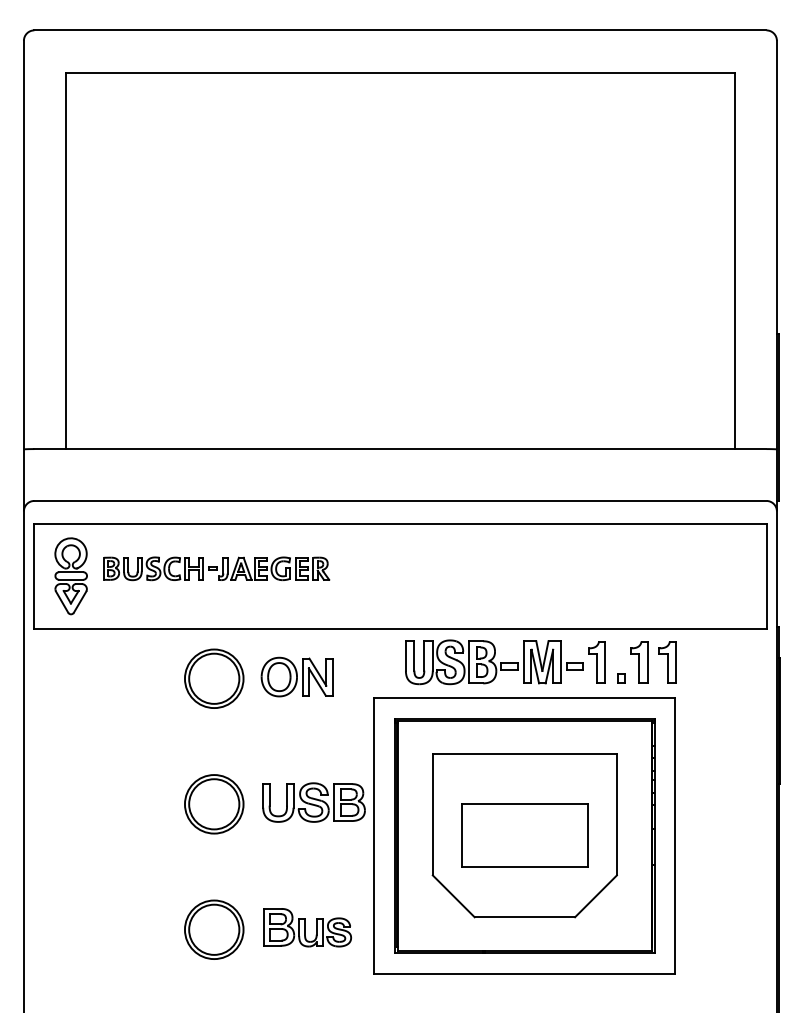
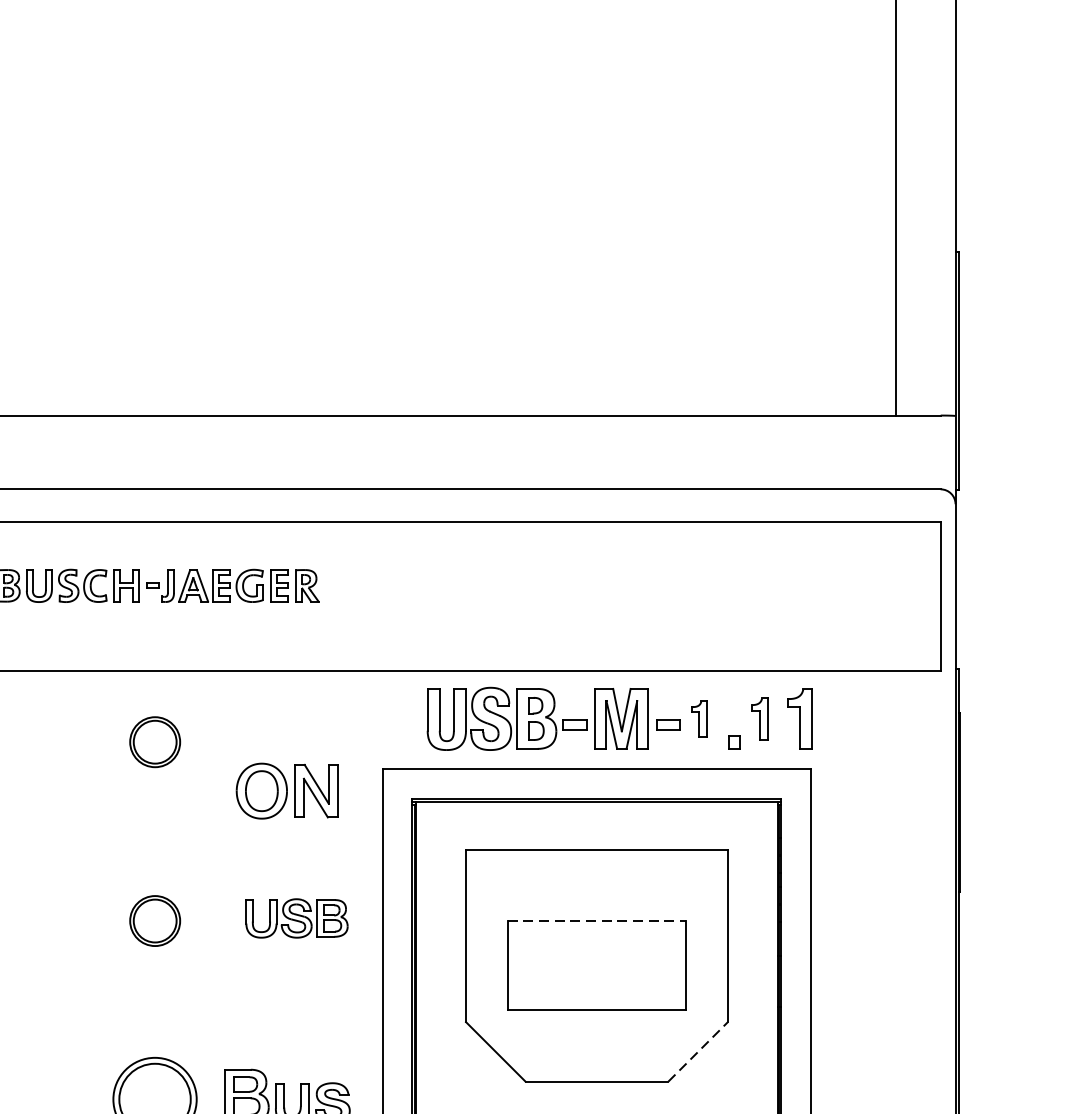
part: (596, 662) -> (698, 719), size x0.6
part: (639, 662) -> (760, 719), size x0.7
part: (296, 676) -> (286, 790), moved
part: (214, 678) -> (155, 741), size x0.6
part: (313, 802) -> (296, 918), size x0.7
part: (214, 804) -> (155, 921), size x0.6
line: (524, 804) -> (596, 921), solid -> dashed
line: (596, 896) -> (698, 1052), solid -> dashed

